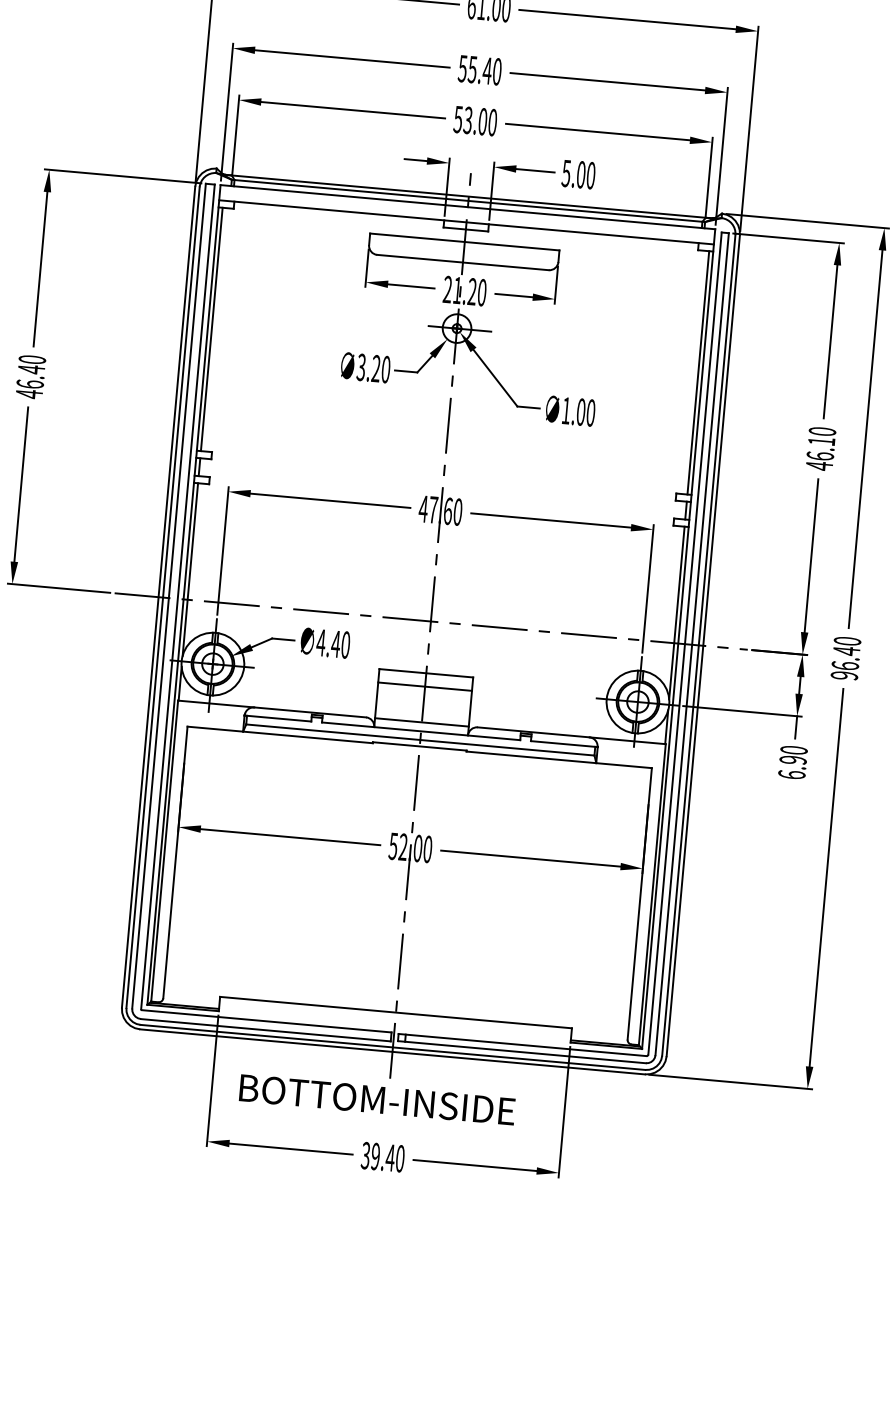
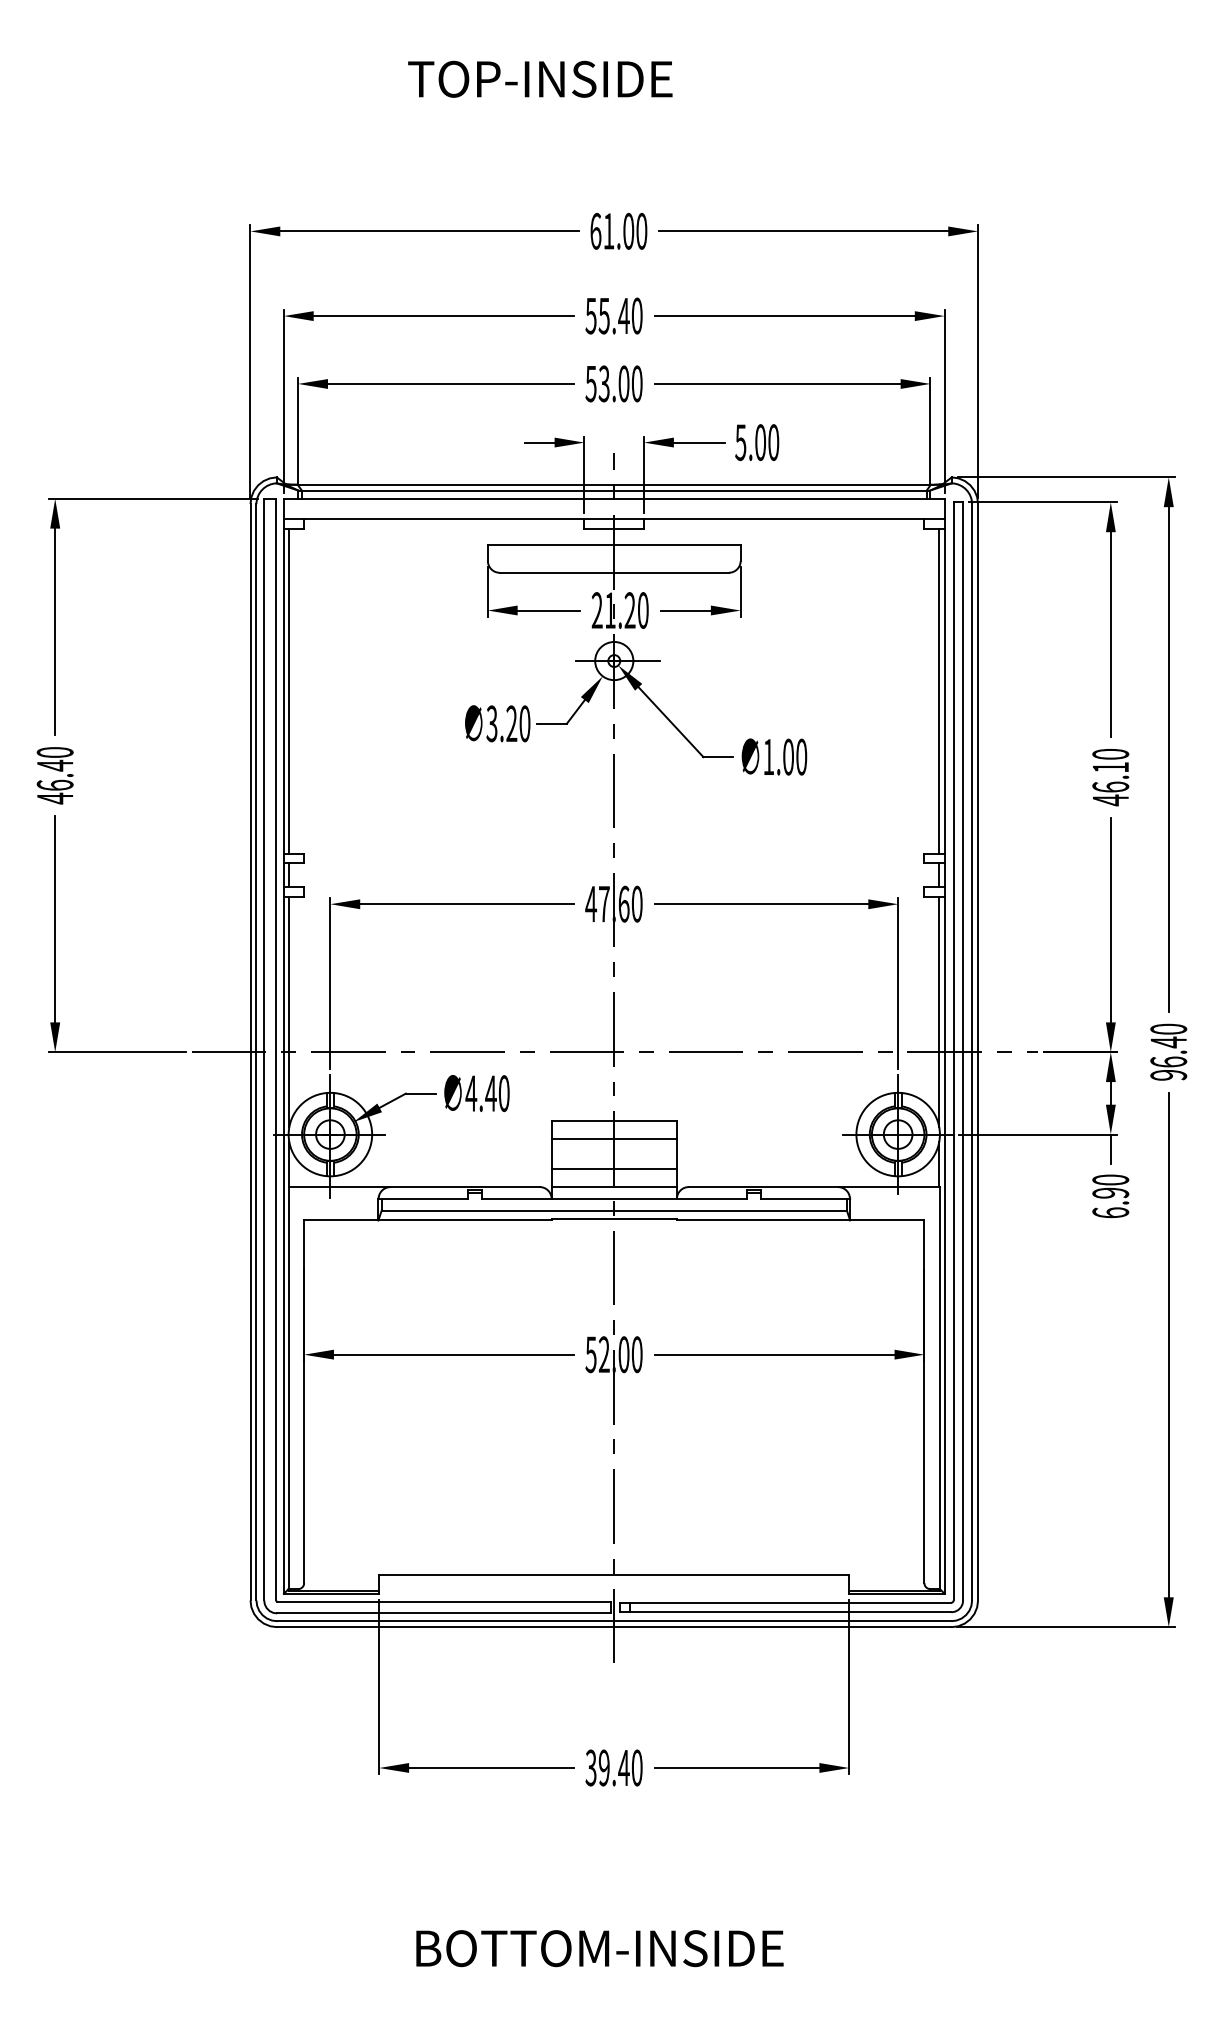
line: (422, 709) -> (613, 1169), added
text: (377, 1099) -> (599, 1948), moved

